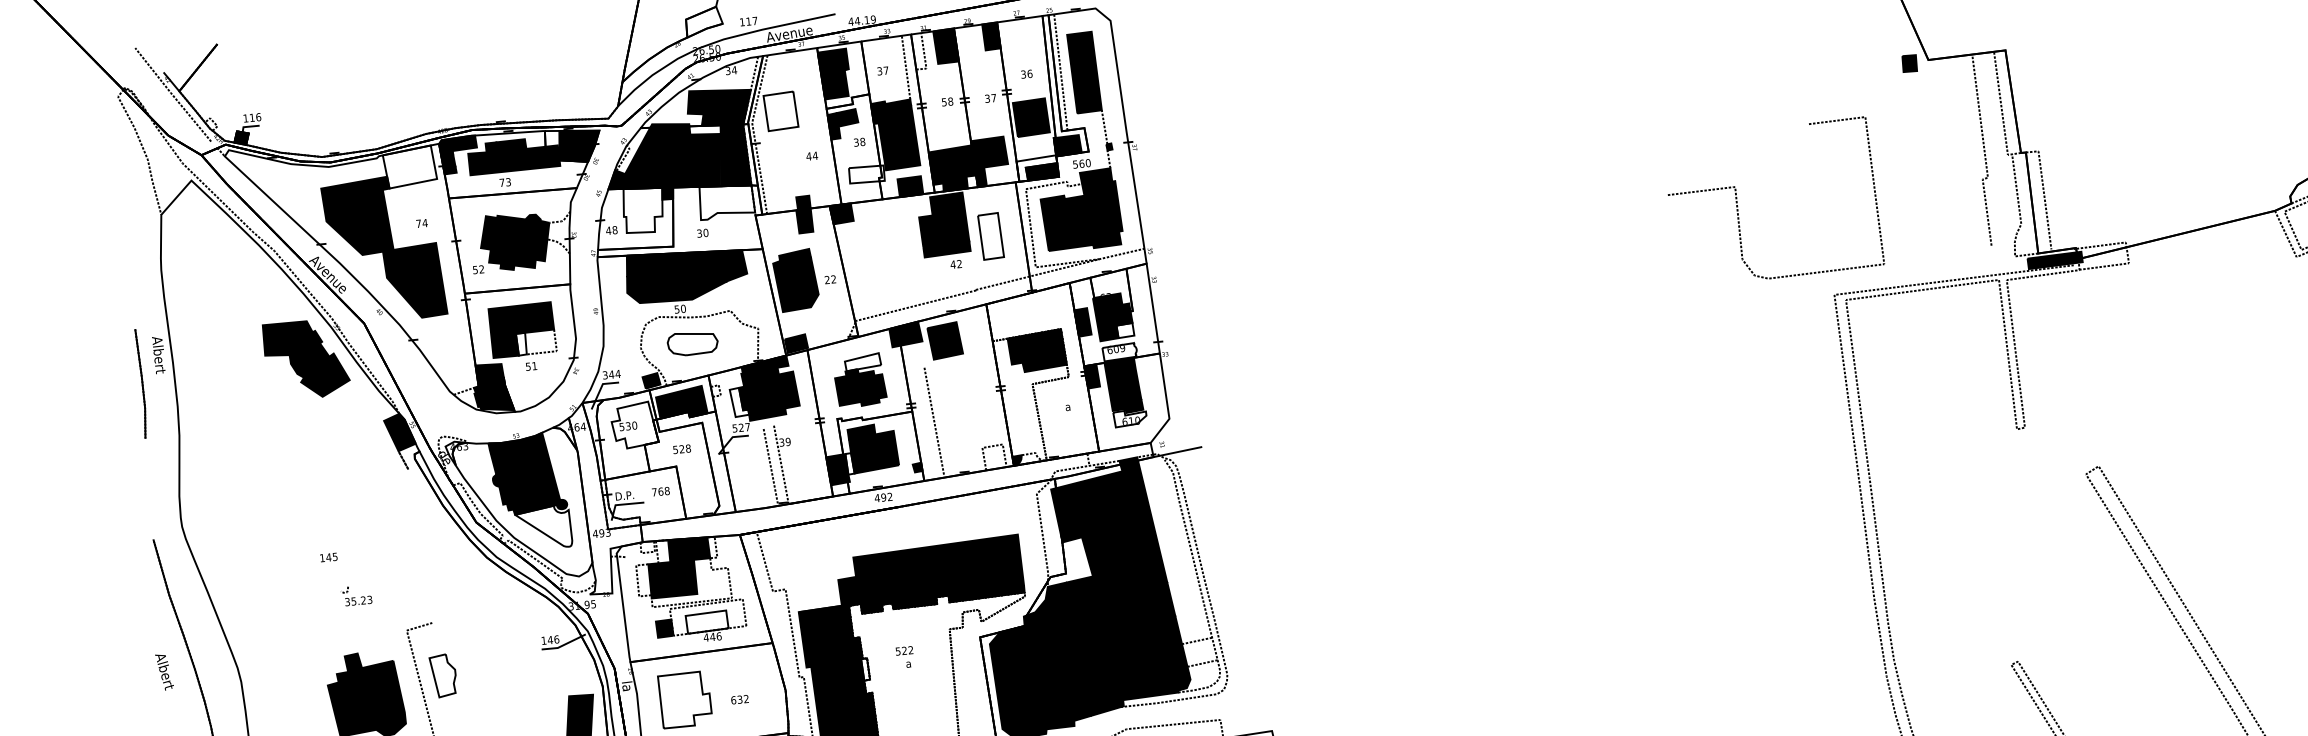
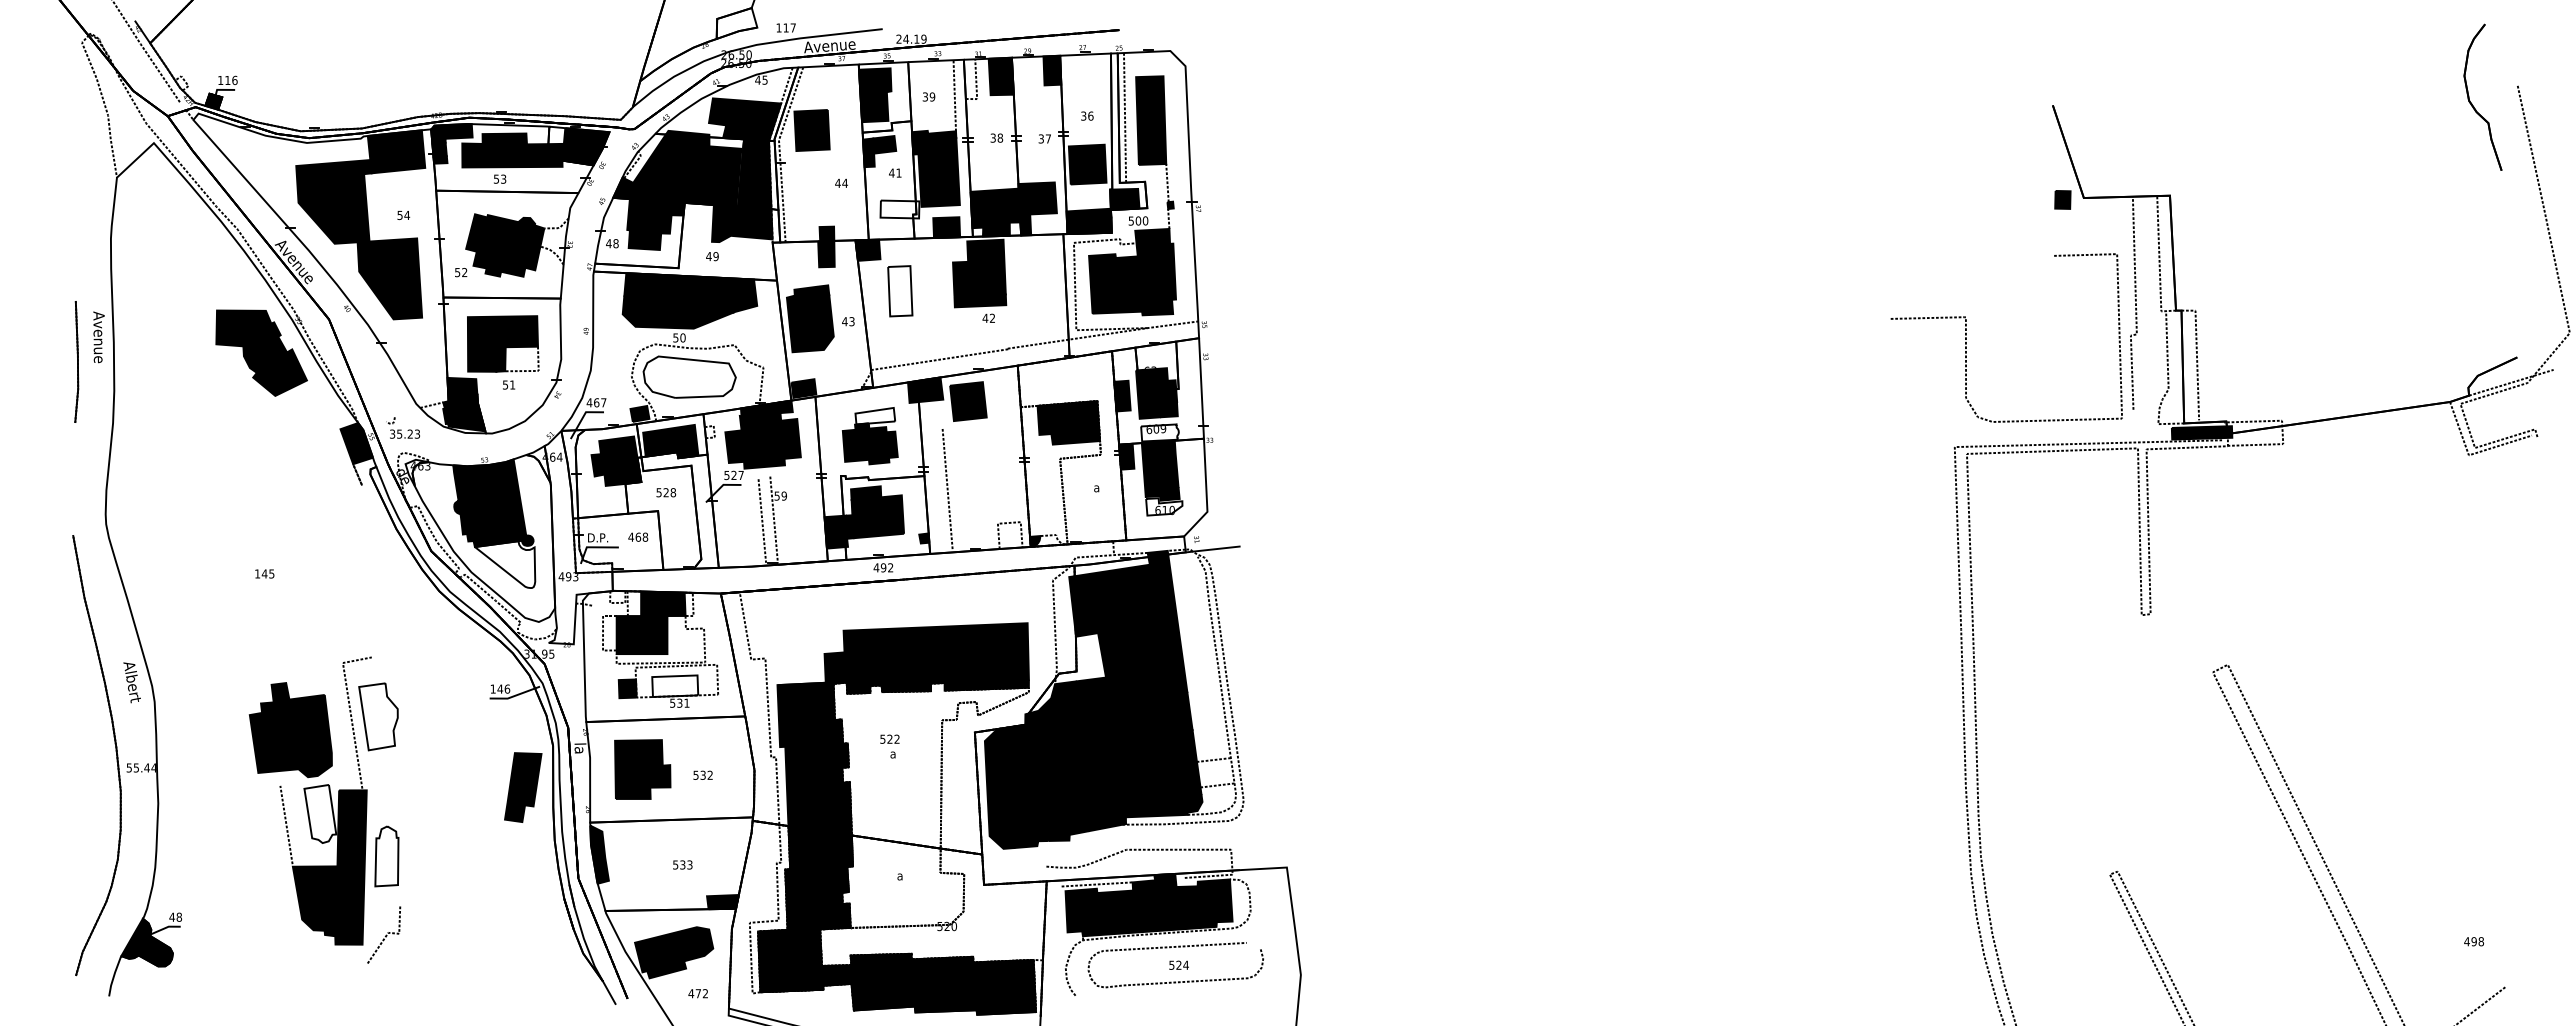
text: (850, 21) -> (898, 38), 44.19 -> 24.19
text: (731, 70) -> (761, 79), 34 -> 45
text: (886, 70) -> (932, 96), 37 -> 39
text: (944, 101) -> (993, 137), 58 -> 38
fill: (780, 111) -> (811, 130), added
text: (859, 141) -> (895, 172), 38 -> 41
text: (1081, 163) -> (1138, 220), 560 -> 500
fill: (409, 166) -> (396, 151), added
fill: (1037, 168) -> (1088, 221), added
text: (502, 182) -> (496, 178), 73 -> 53
fill: (726, 200) -> (742, 223), added
curve: (1737, 205) -> (1966, 337), moved
fill: (643, 210) -> (649, 224), added
text: (418, 223) -> (399, 215), 74 -> 54
text: (702, 233) -> (712, 256), 30 -> 49
part: (991, 236) -> (900, 291), moved
text: (830, 279) -> (848, 321), 22 -> 43
fill: (1125, 330) -> (1168, 409), added
part: (692, 342) -> (689, 376), size x1.67
fill: (521, 344) -> (500, 359), added
text: (160, 364) -> (99, 342), Albert -> Avenue
text: (611, 374) -> (596, 402), 344 -> 467
fill: (739, 401) -> (734, 446), added
fill: (634, 424) -> (616, 460), added
text: (781, 442) -> (776, 495), 39 -> 59
fill: (849, 463) -> (849, 526), added
text: (654, 491) -> (631, 536), 768 -> 468
part: (355, 595) -> (402, 427), moved
text: (712, 636) -> (679, 702), 446 -> 531
fill: (865, 669) -> (844, 755), added
text: (164, 672) -> (131, 682), moved
part: (443, 675) -> (378, 716), size x1.43
fill: (685, 699) -> (642, 769), added
text: (733, 699) -> (695, 774), 632 -> 532

